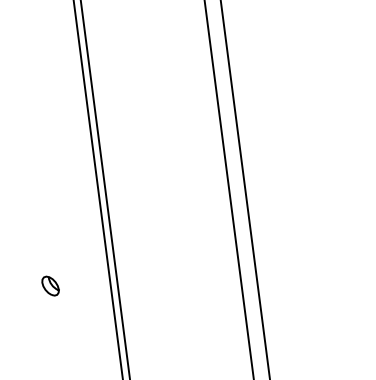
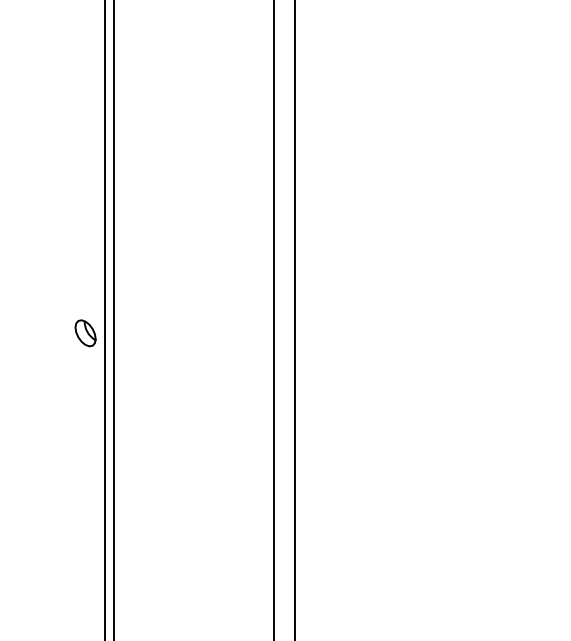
part: (50, 286) -> (85, 333), moved

